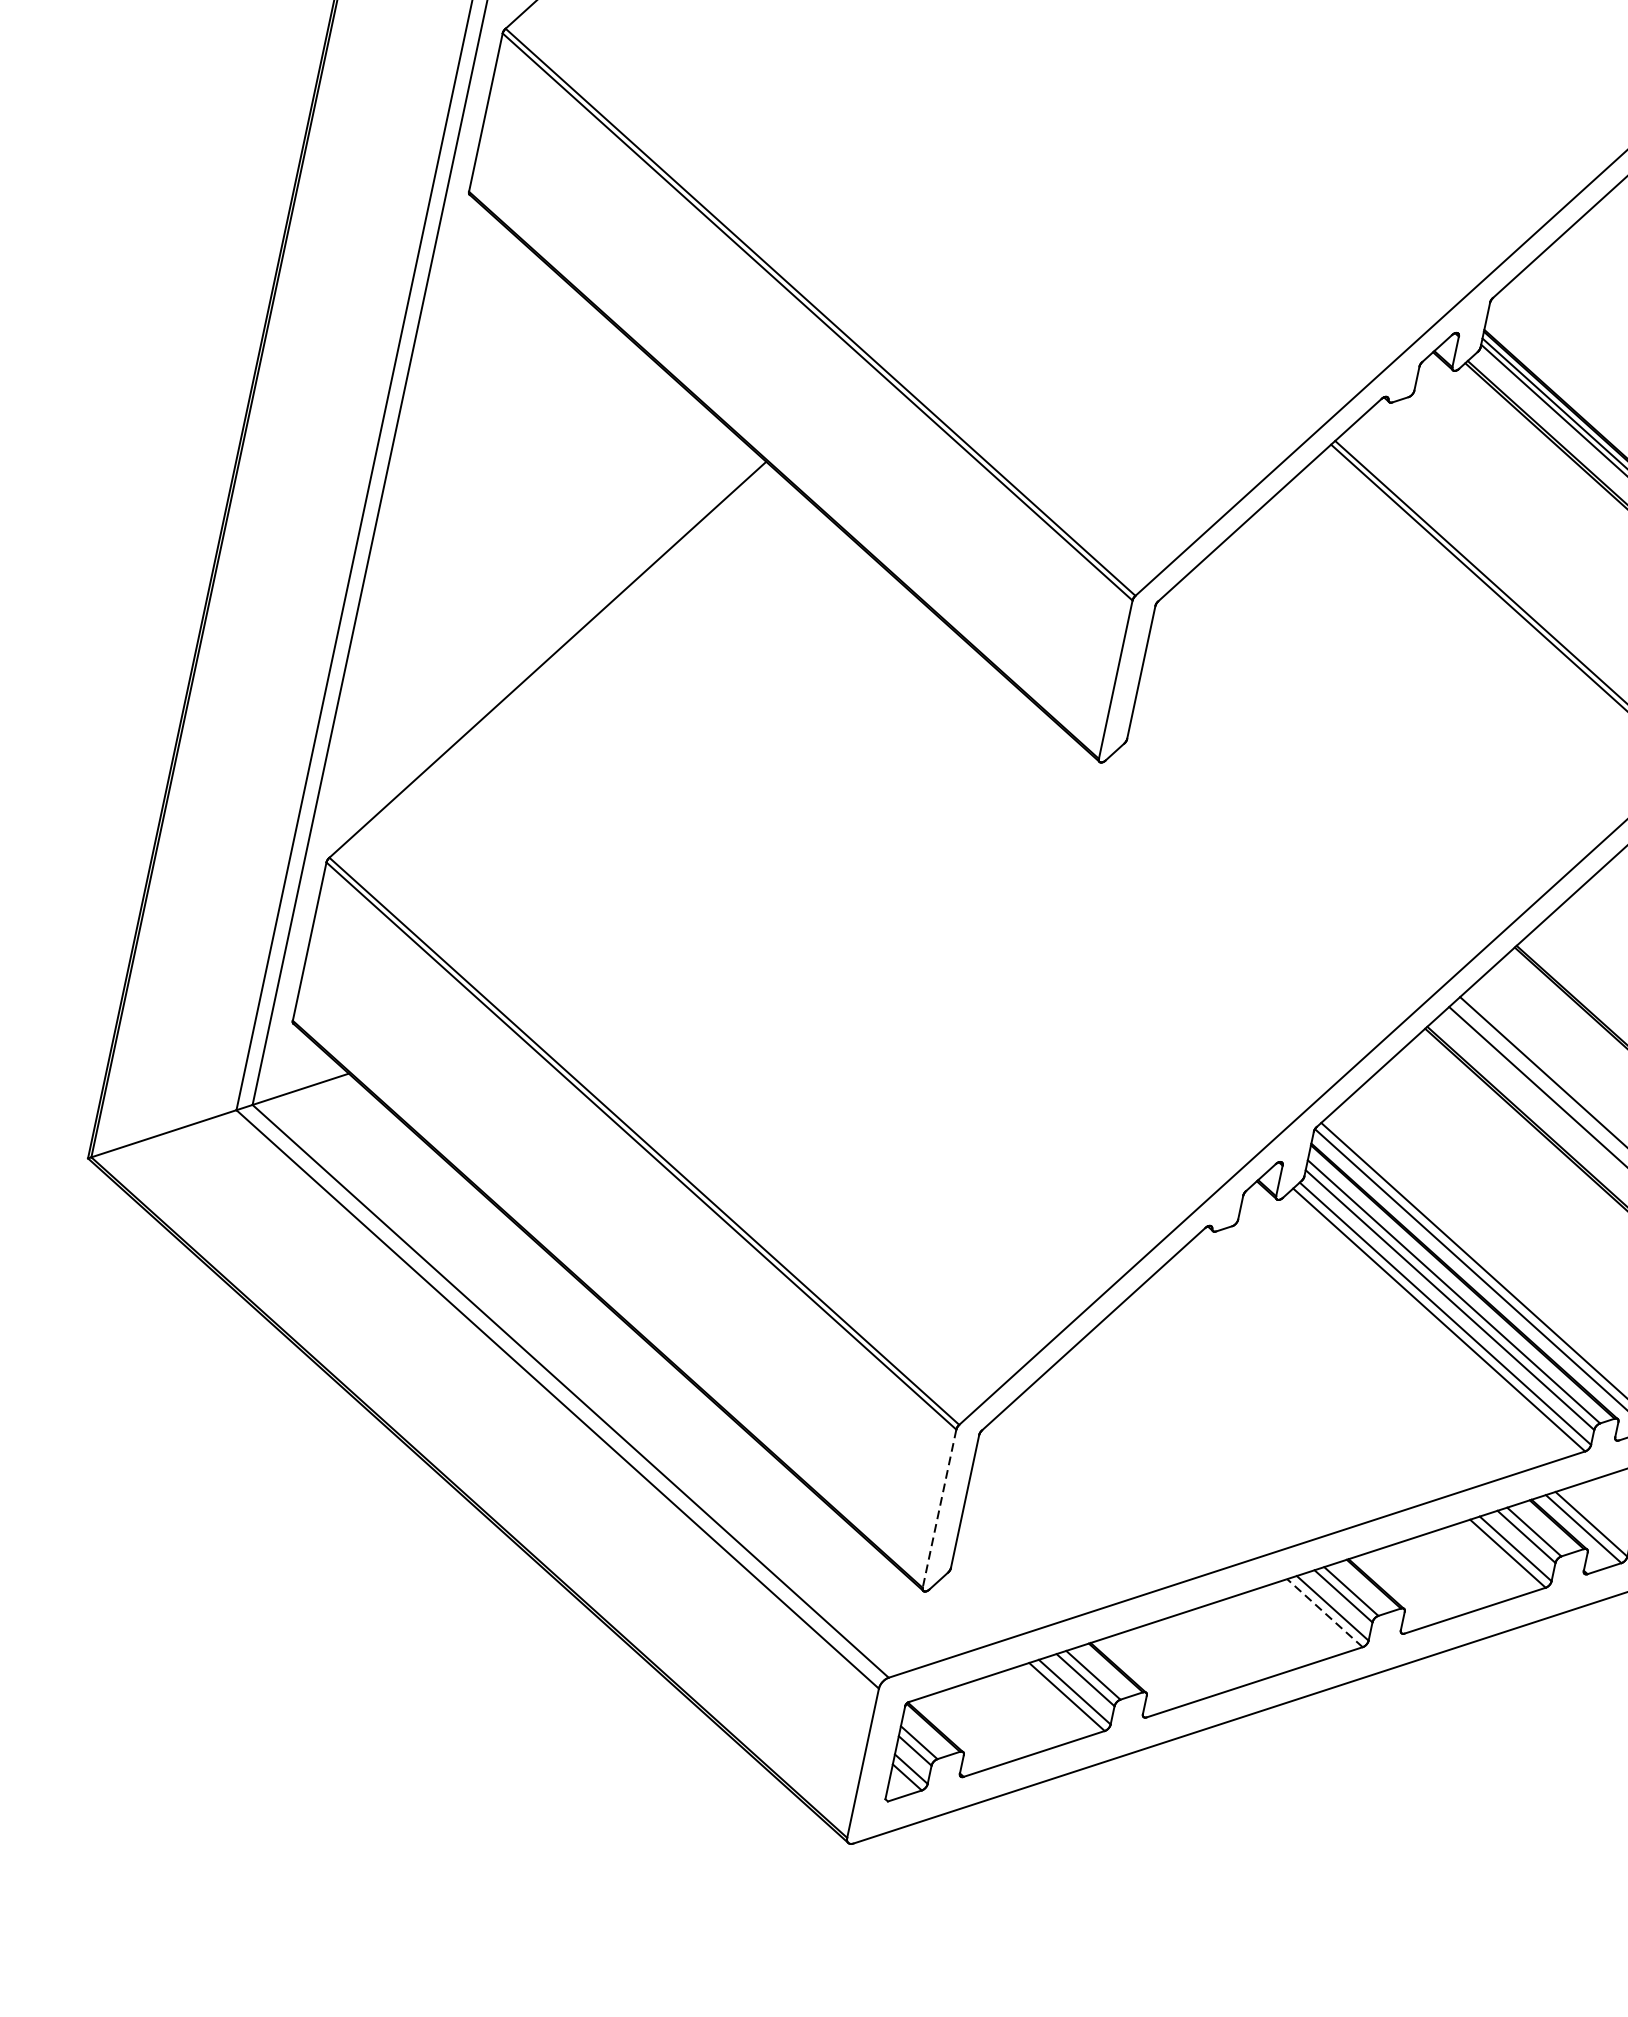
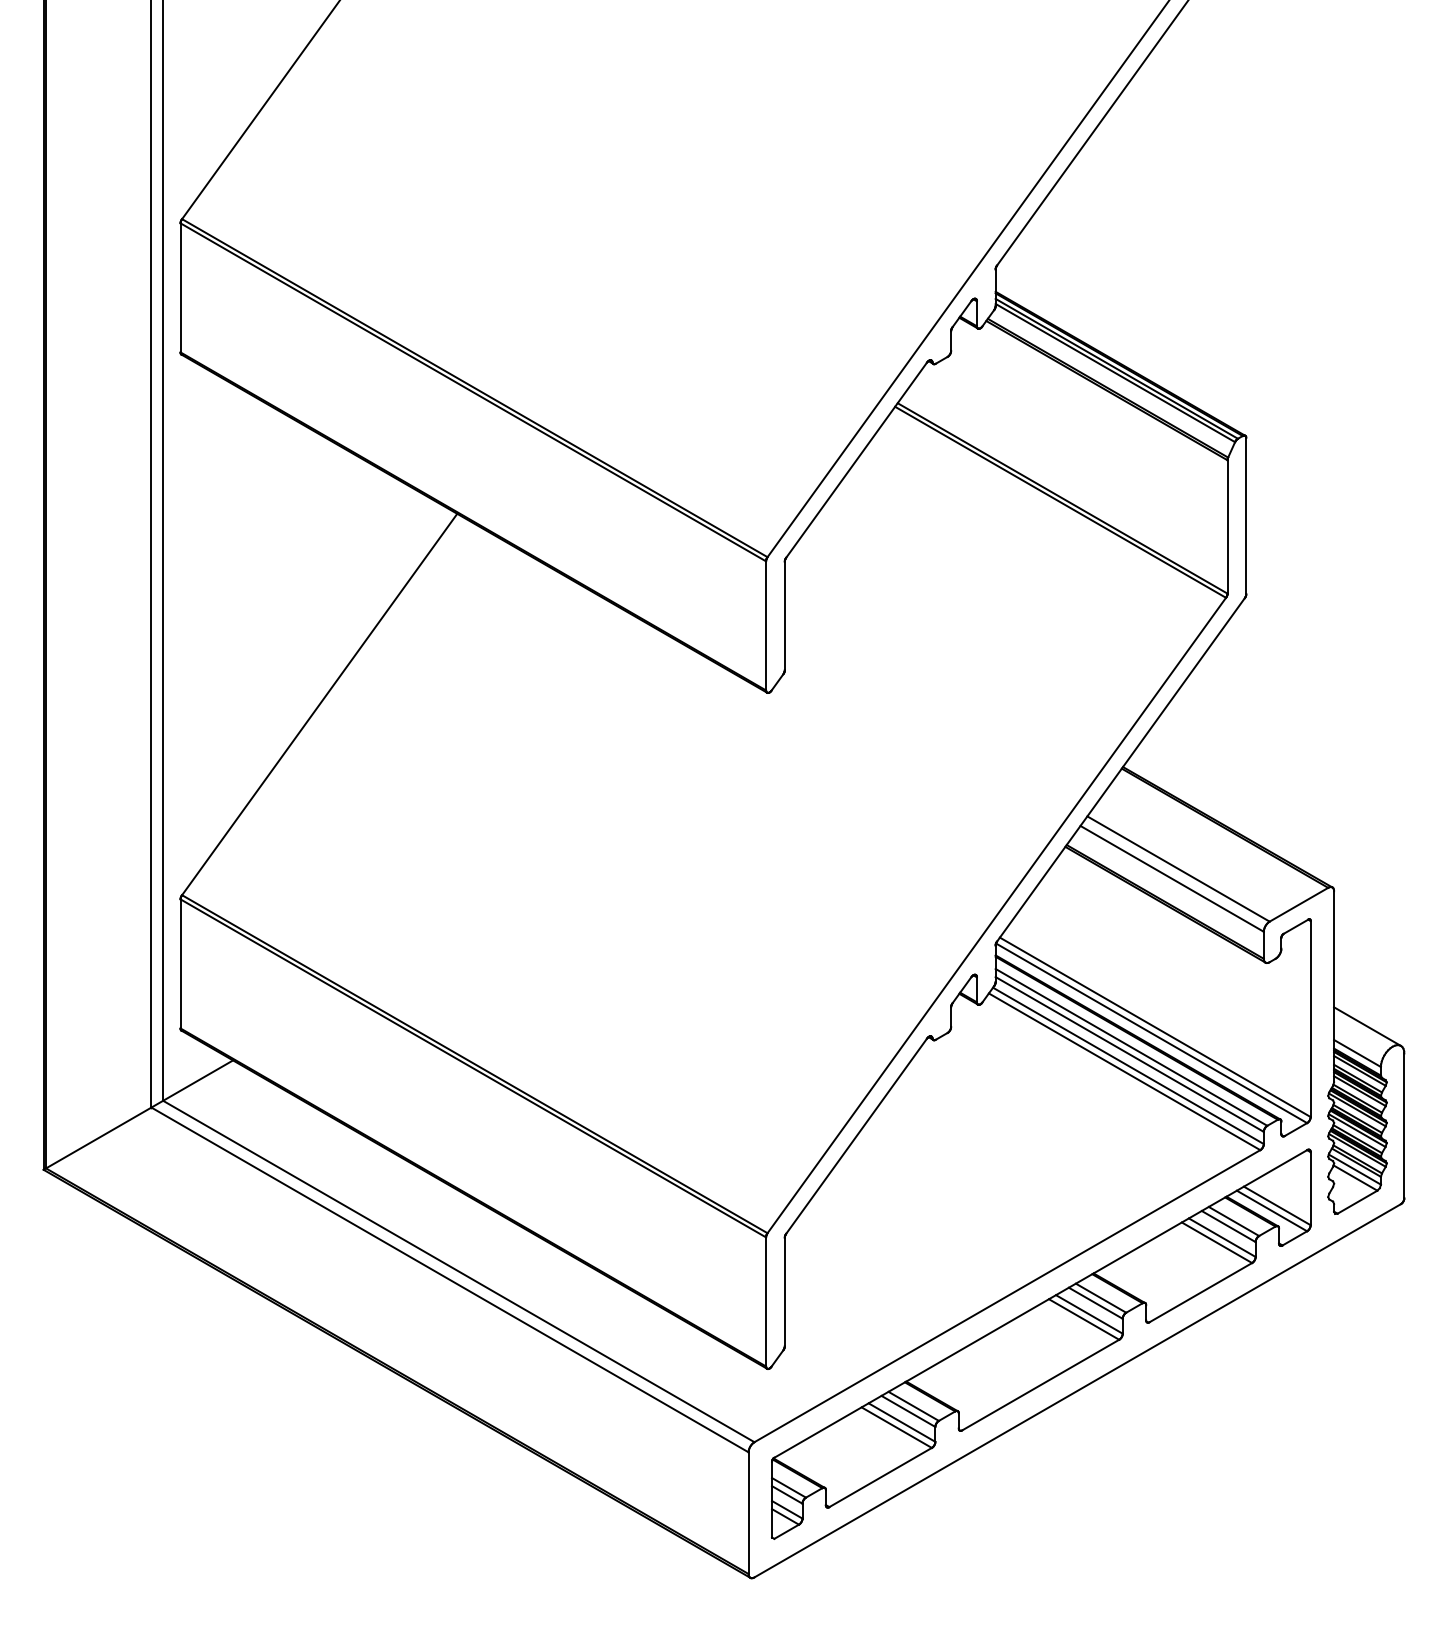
line: (940, 1508) -> (766, 1301), dashed -> solid
line: (1325, 1613) -> (1084, 1319), dashed -> solid

